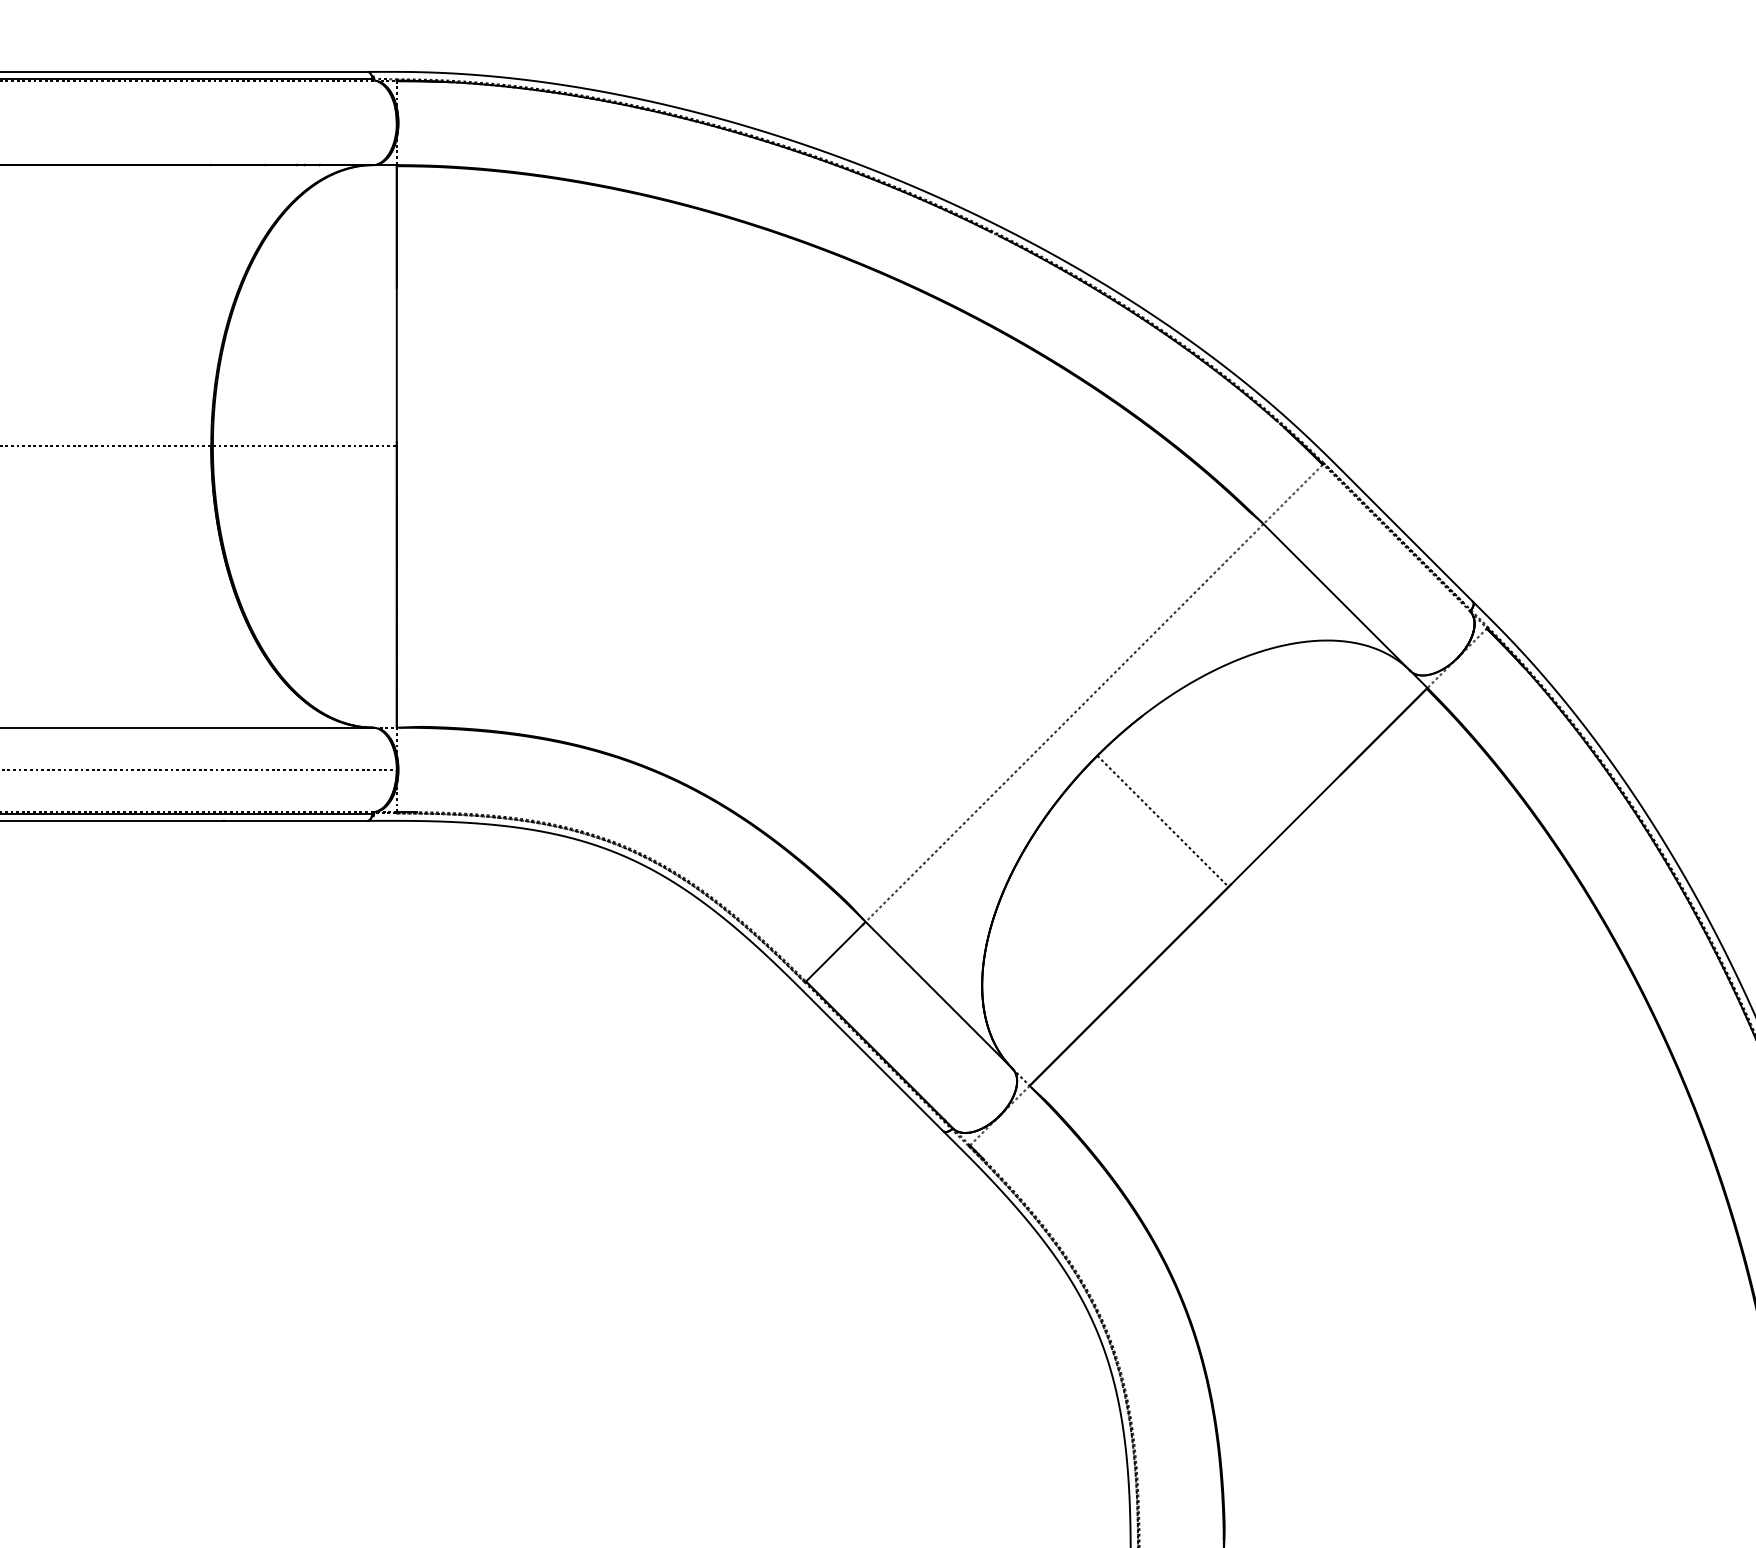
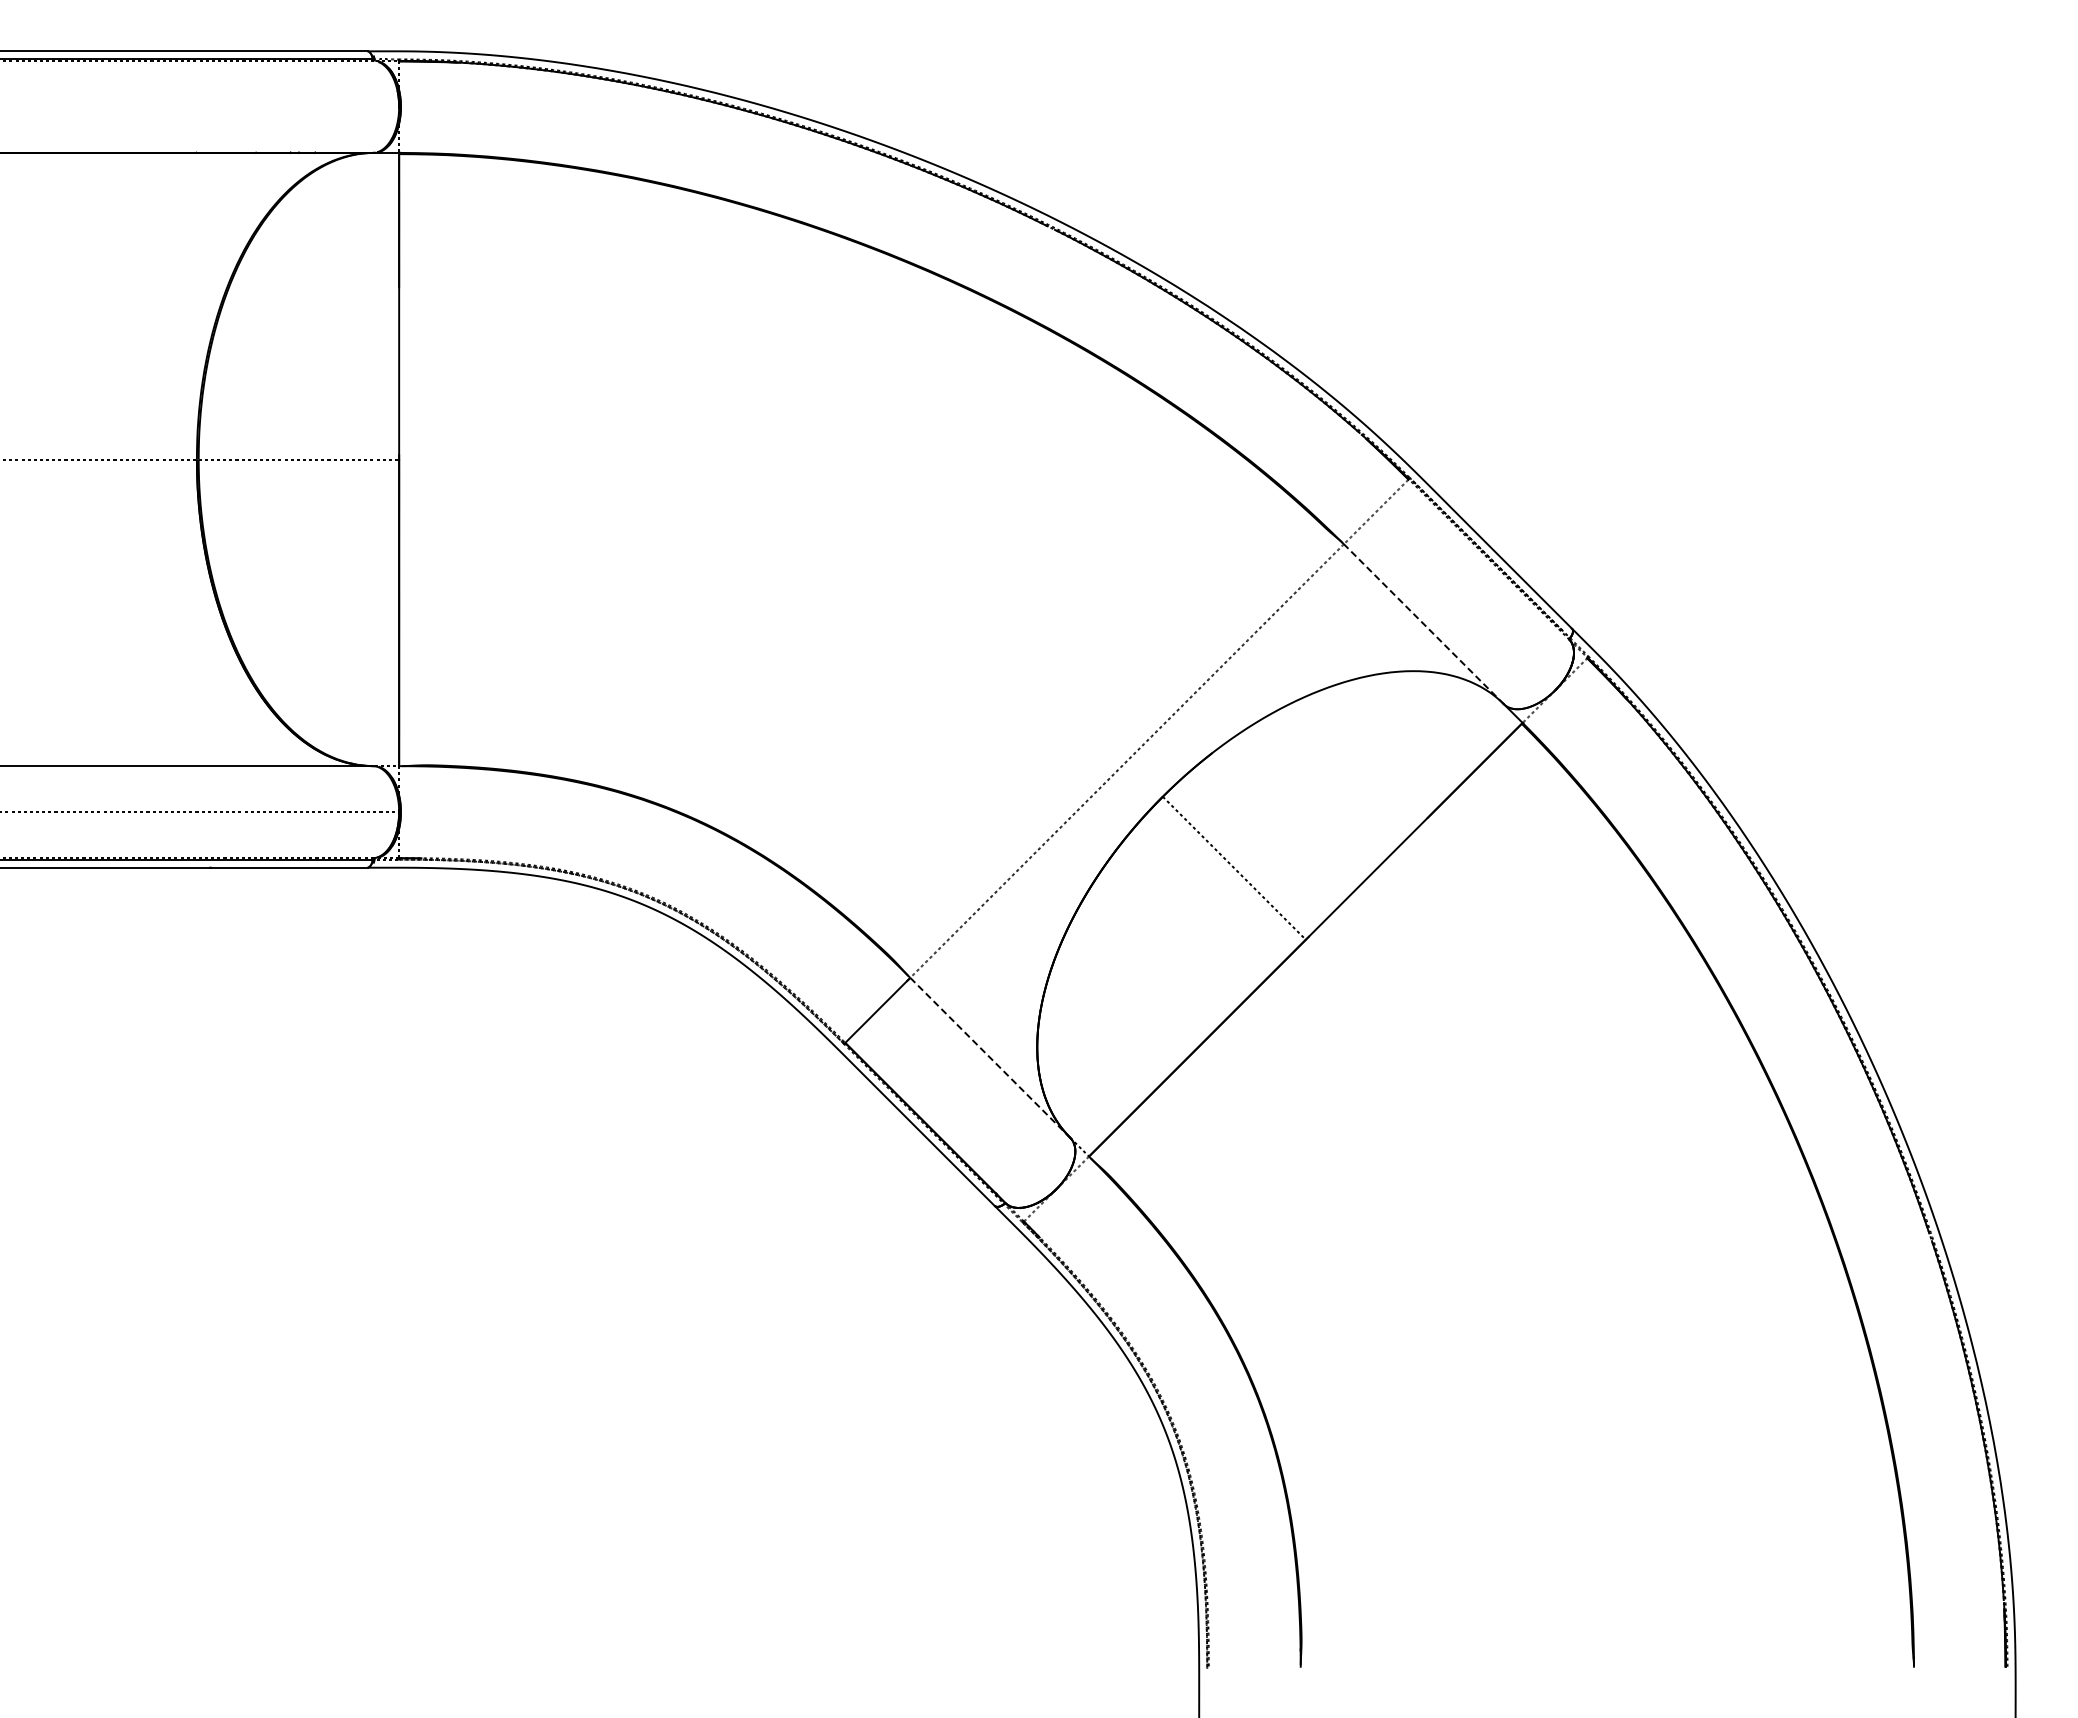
line: (1336, 596) -> (1423, 623), solid -> dashed
line: (939, 995) -> (990, 1058), solid -> dashed

